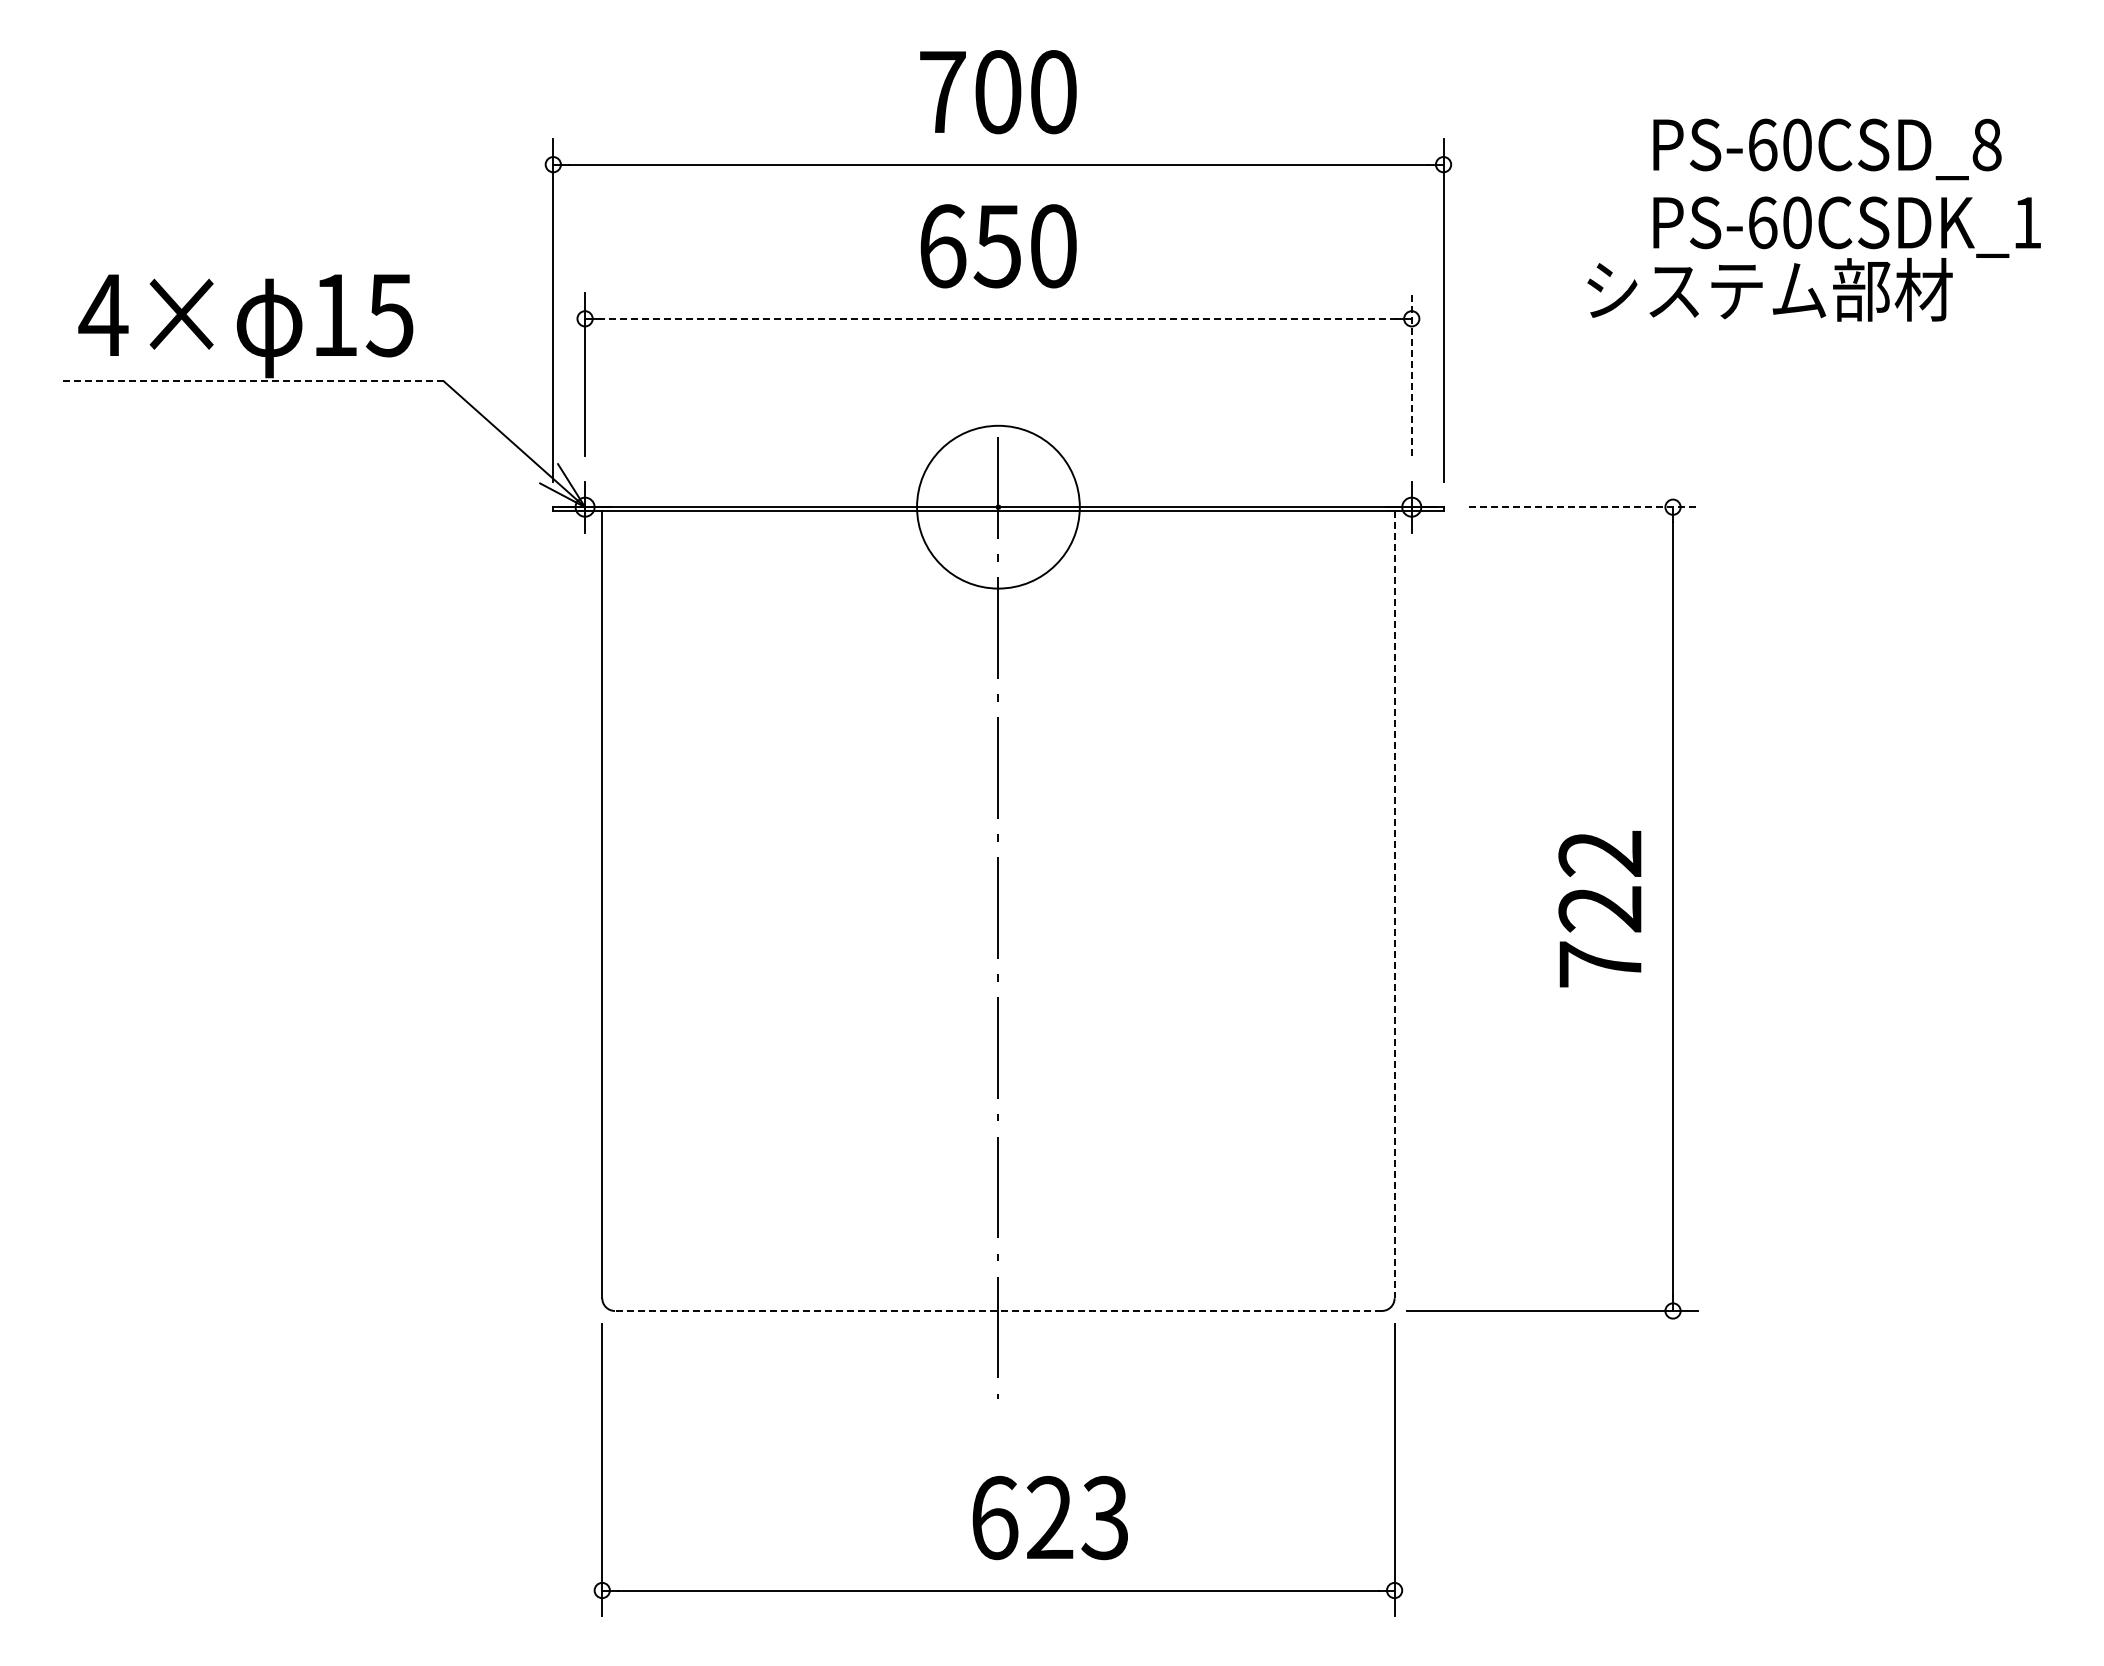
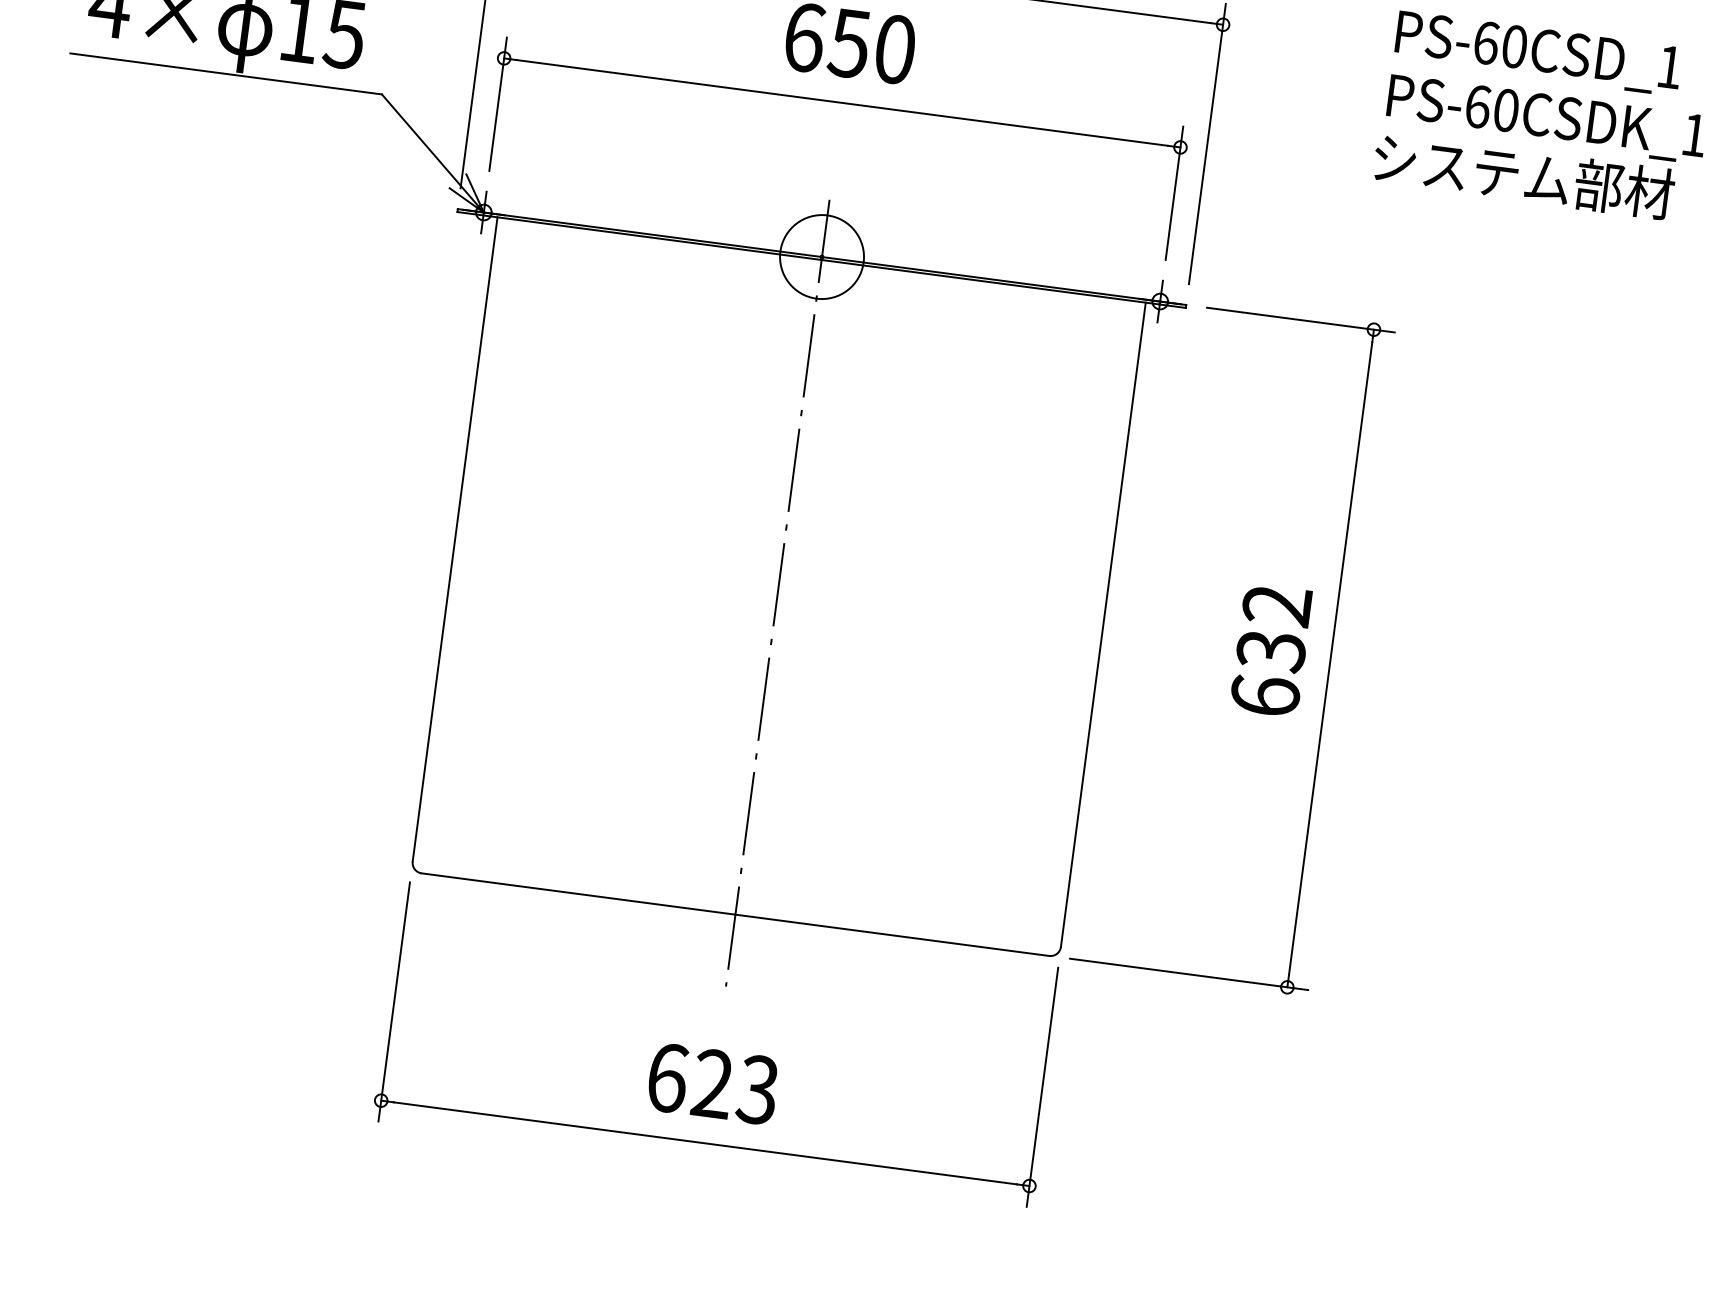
text: (1986, 144) -> (1669, 66), PS-60CSD_8 -> PS-60CSD_1
text: (1769, 289) -> (1523, 175), moved
line: (997, 318) -> (841, 102), dashed -> solid
line: (1411, 374) -> (1174, 192), dashed -> solid
line: (254, 381) -> (226, 74), dashed -> solid
circle: (998, 507) -> (822, 257), size x0.62
line: (1583, 507) -> (1300, 320), dashed -> solid
line: (1394, 904) -> (1103, 624), dashed -> solid
text: (1600, 936) -> (1268, 673), 722 -> 632
line: (997, 1310) -> (734, 914), dashed -> solid
text: (1049, 1518) -> (712, 1084), moved

